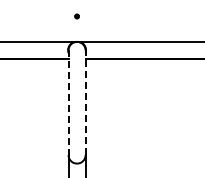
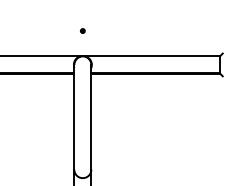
line: (85, 101) -> (91, 116), dashed -> solid
line: (68, 102) -> (74, 117), dashed -> solid

